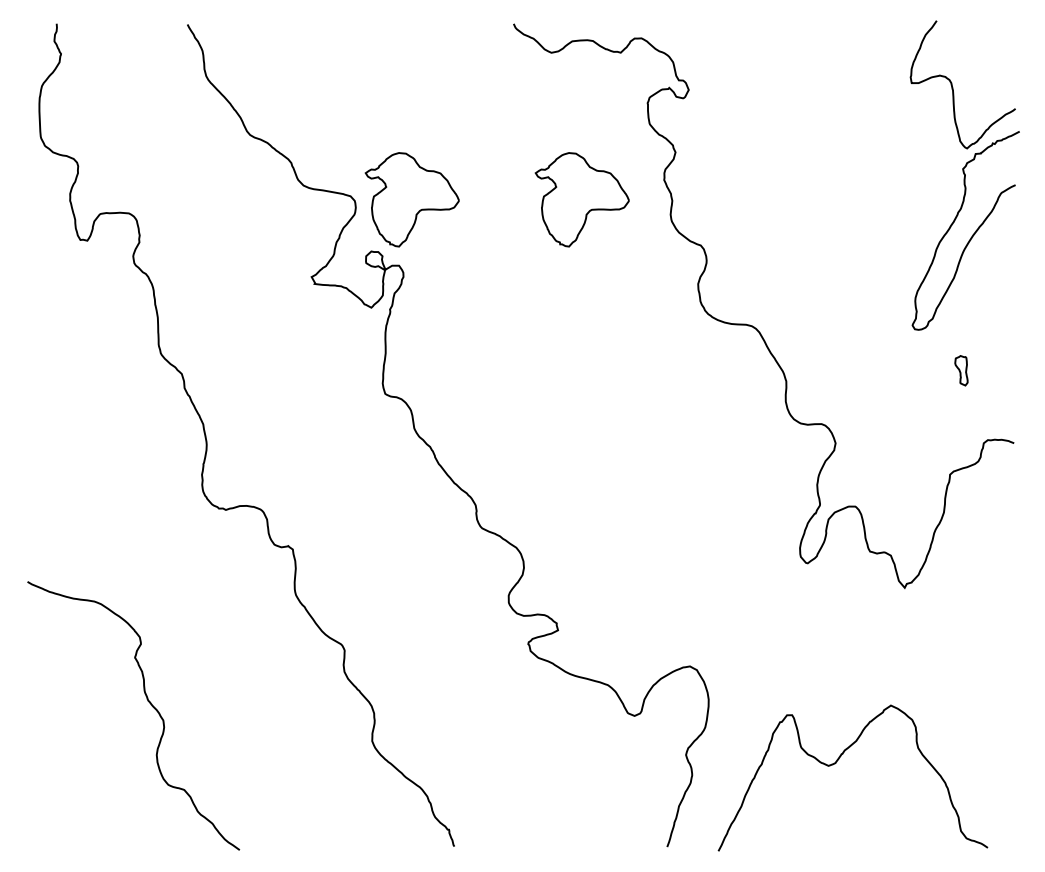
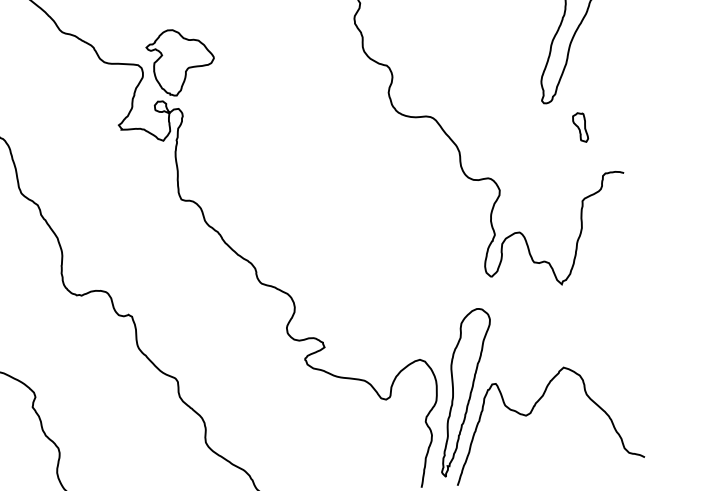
part: (581, 199) -> (299, 45), removed
part: (961, 370) -> (580, 127), size x1.43
part: (747, 720) -> (465, 391), added

